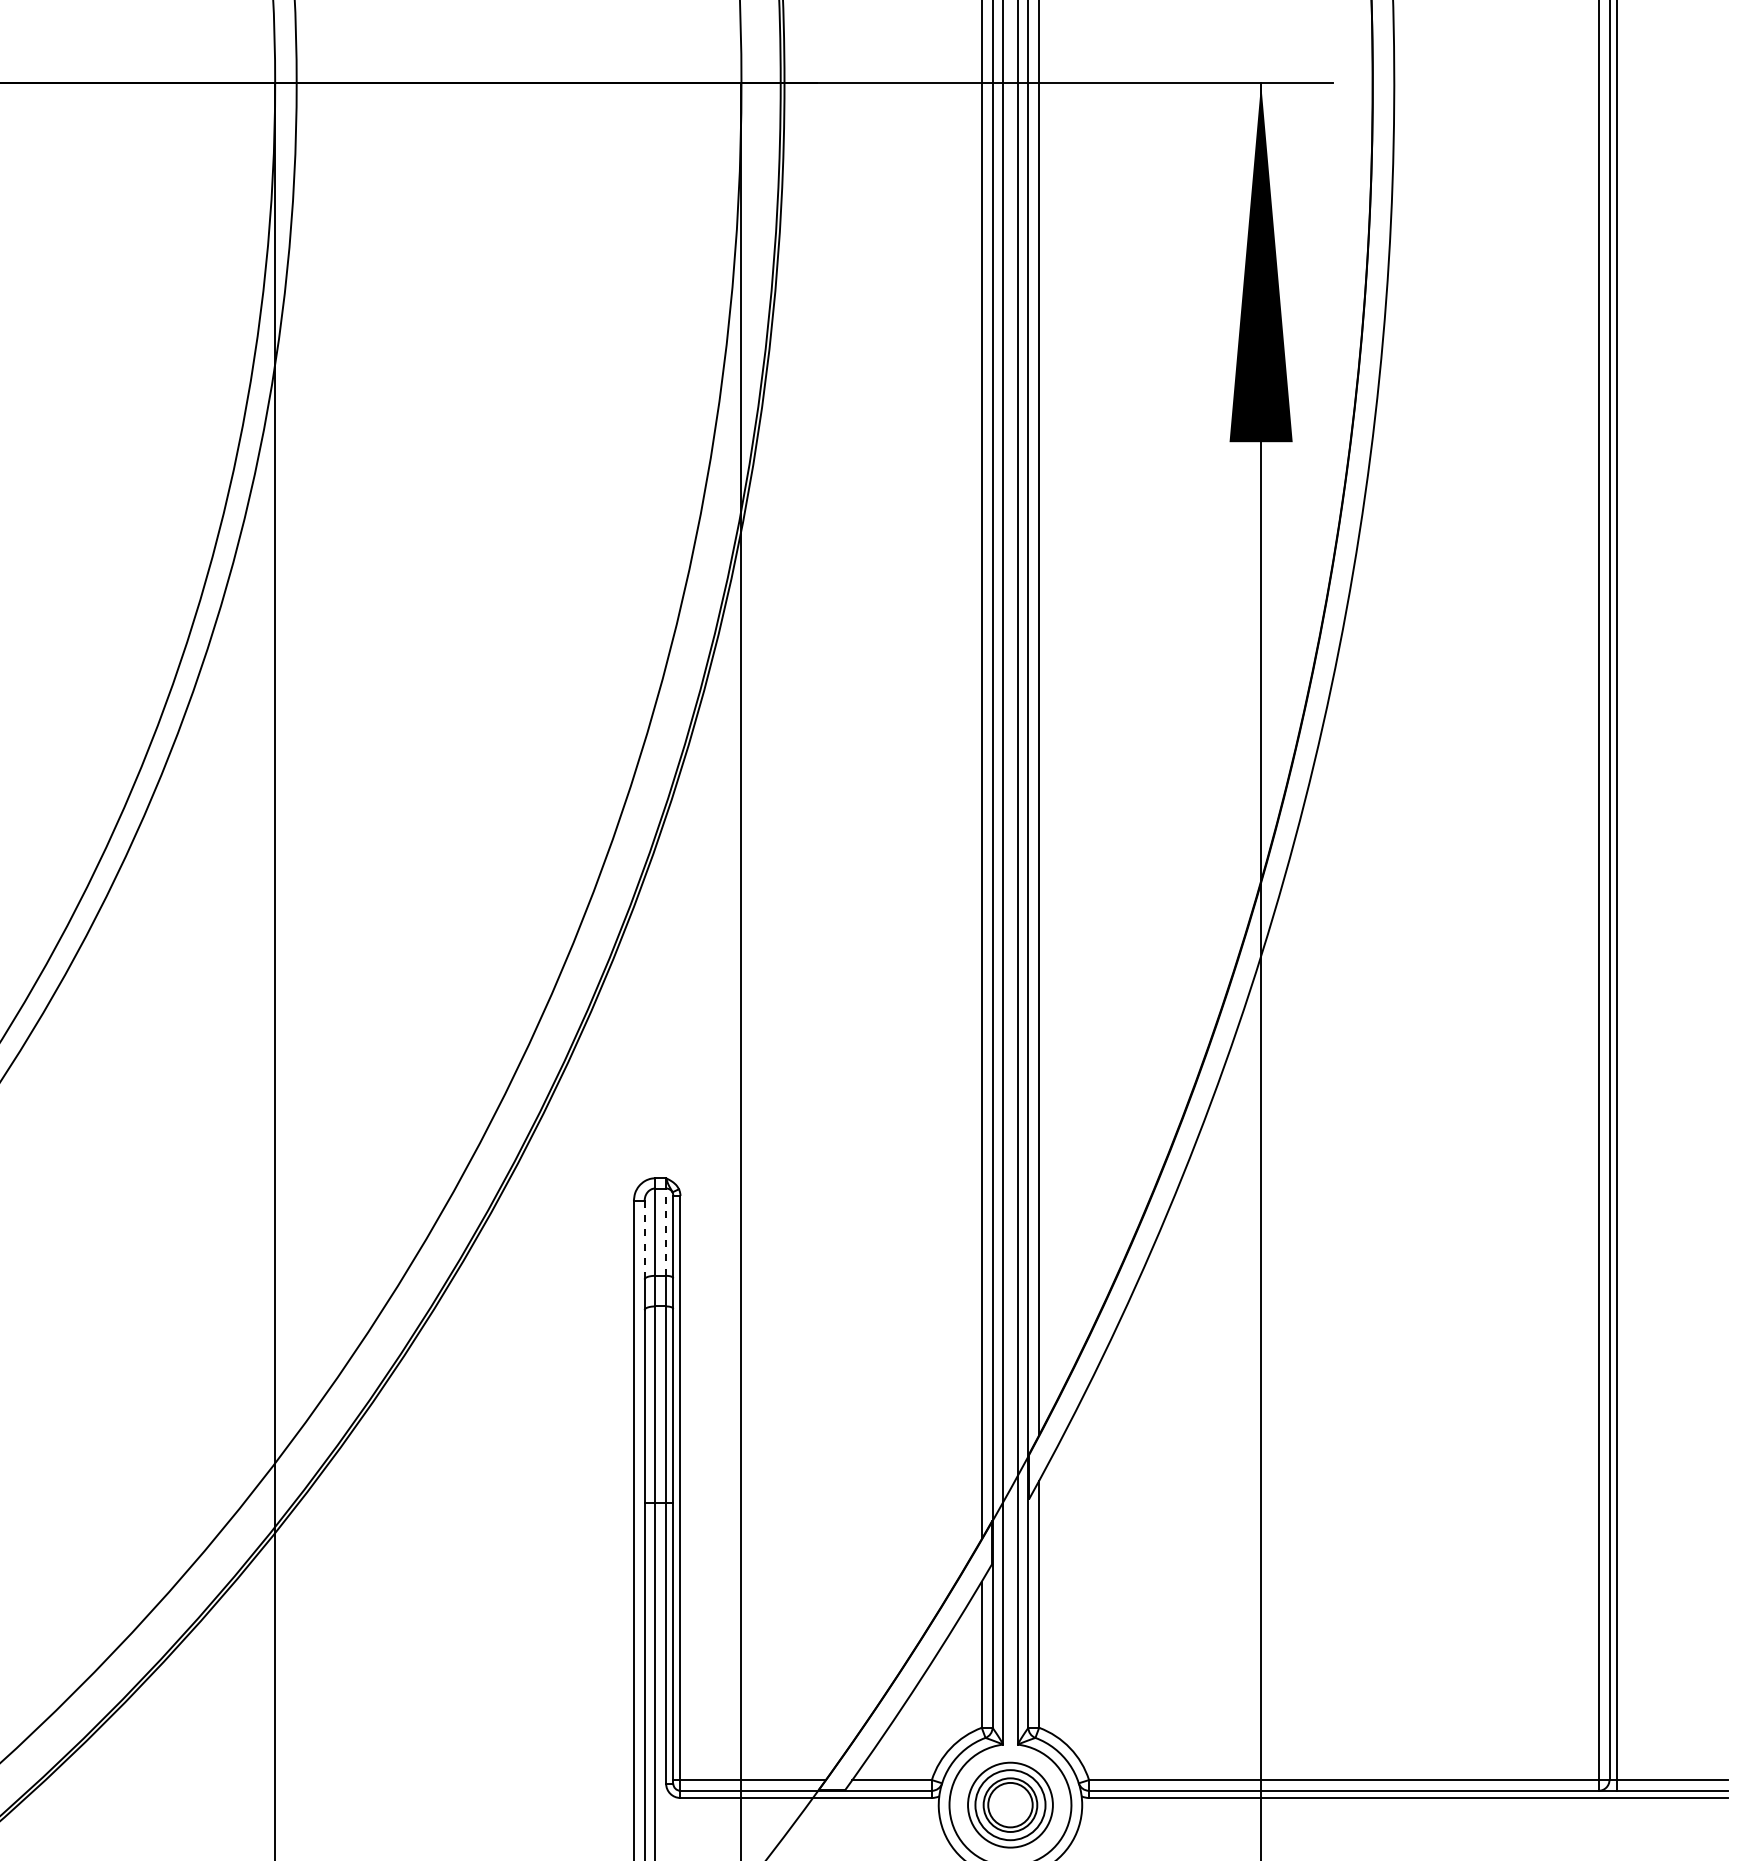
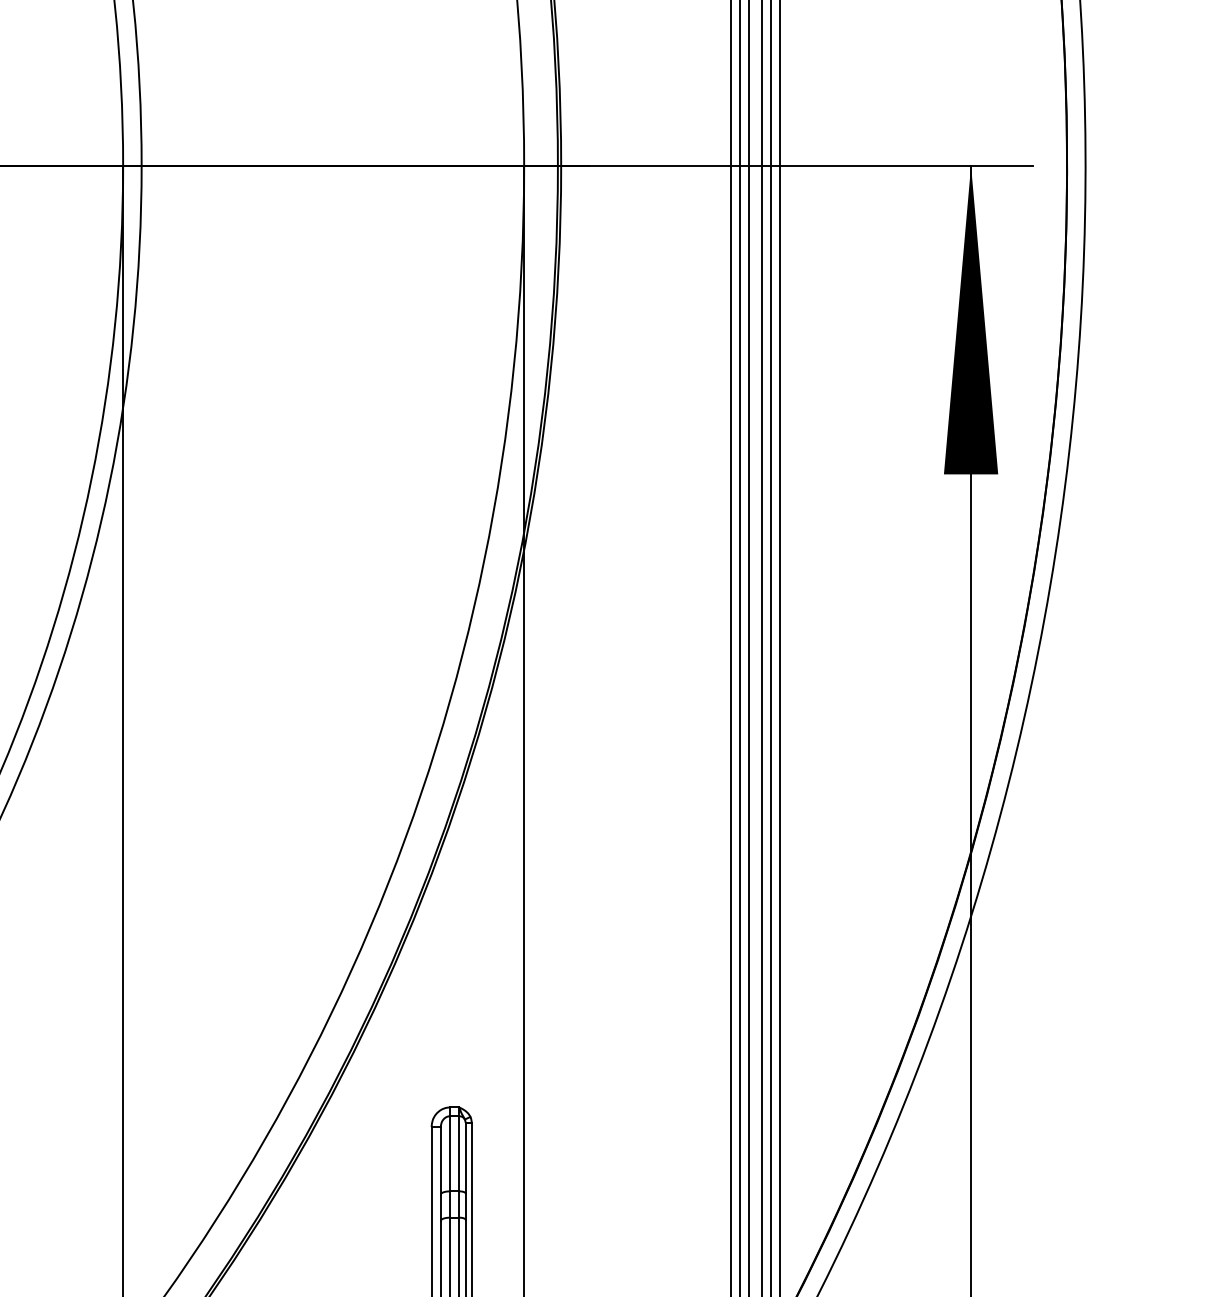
line: (666, 1232) -> (459, 1154), dashed -> solid
line: (644, 1239) -> (440, 1160), dashed -> solid

